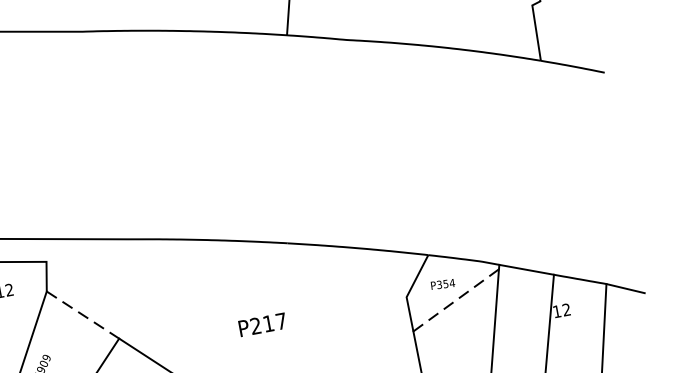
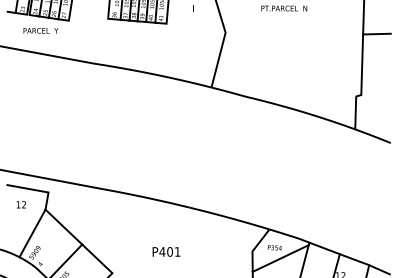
line: (455, 300) -> (280, 258), dashed -> solid
line: (84, 315) -> (64, 227), dashed -> solid
text: (267, 323) -> (169, 251), P217 -> P401

